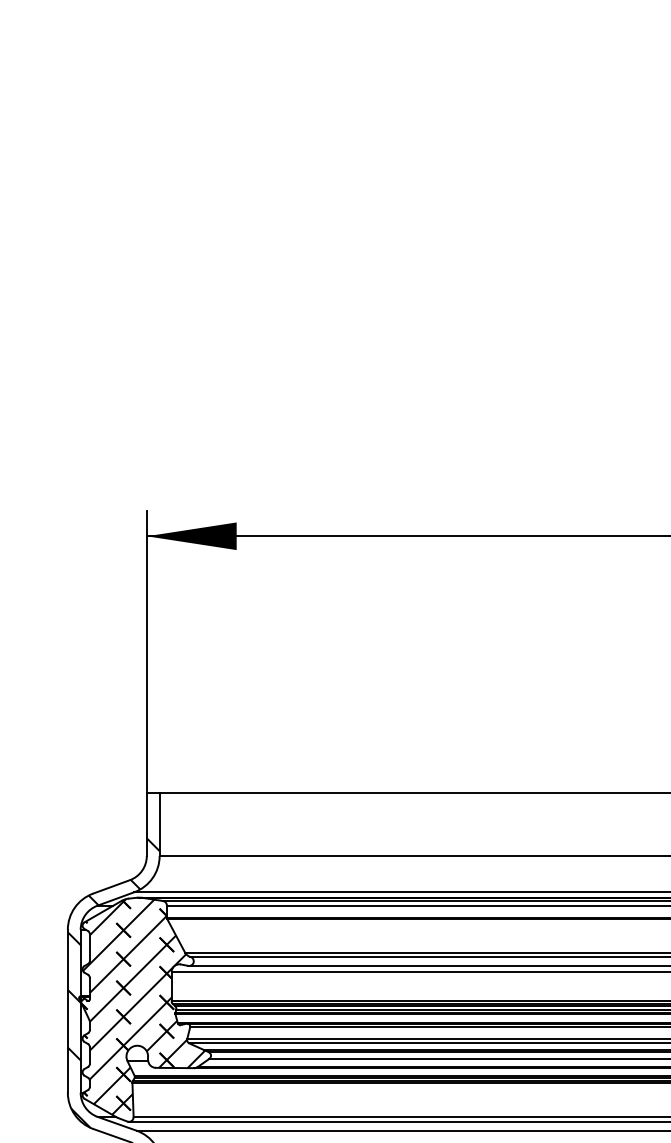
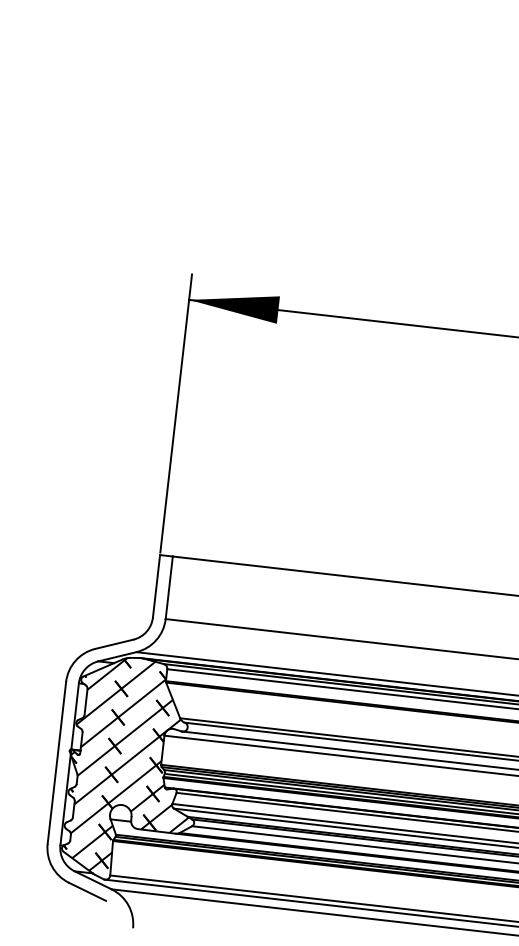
hatch: (113, 960) -> (108, 717), removed

